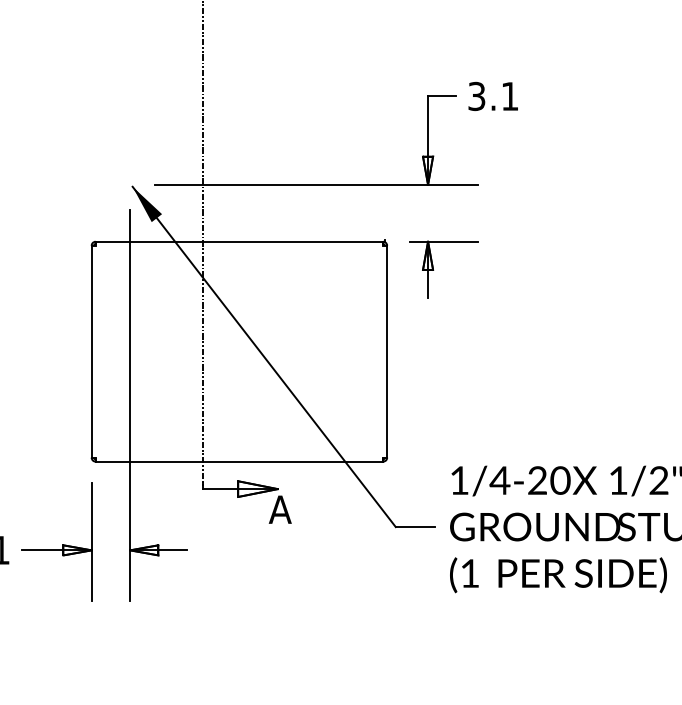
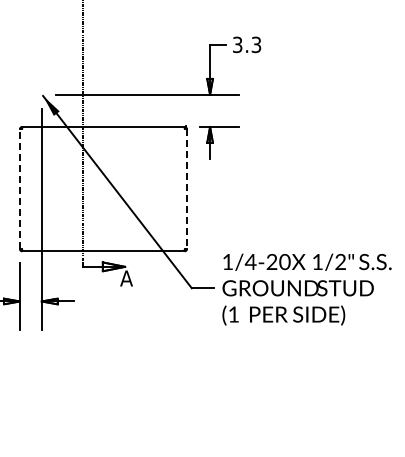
text: (510, 95) -> (256, 44), 3.1 -> 3.3
line: (90, 352) -> (19, 189), solid -> dashed
line: (386, 352) -> (186, 189), solid -> dashed

